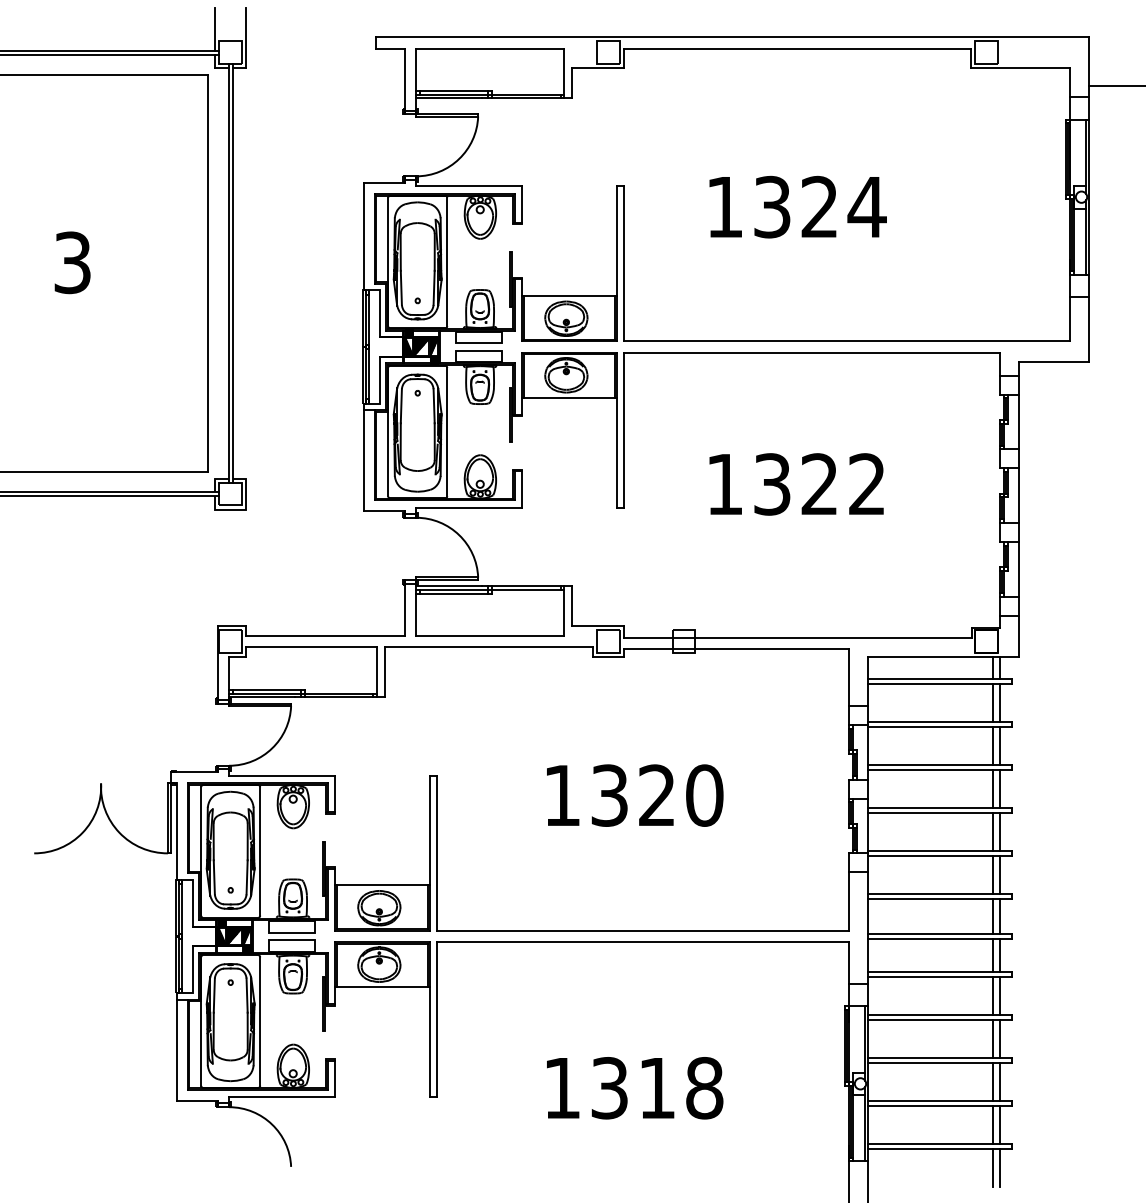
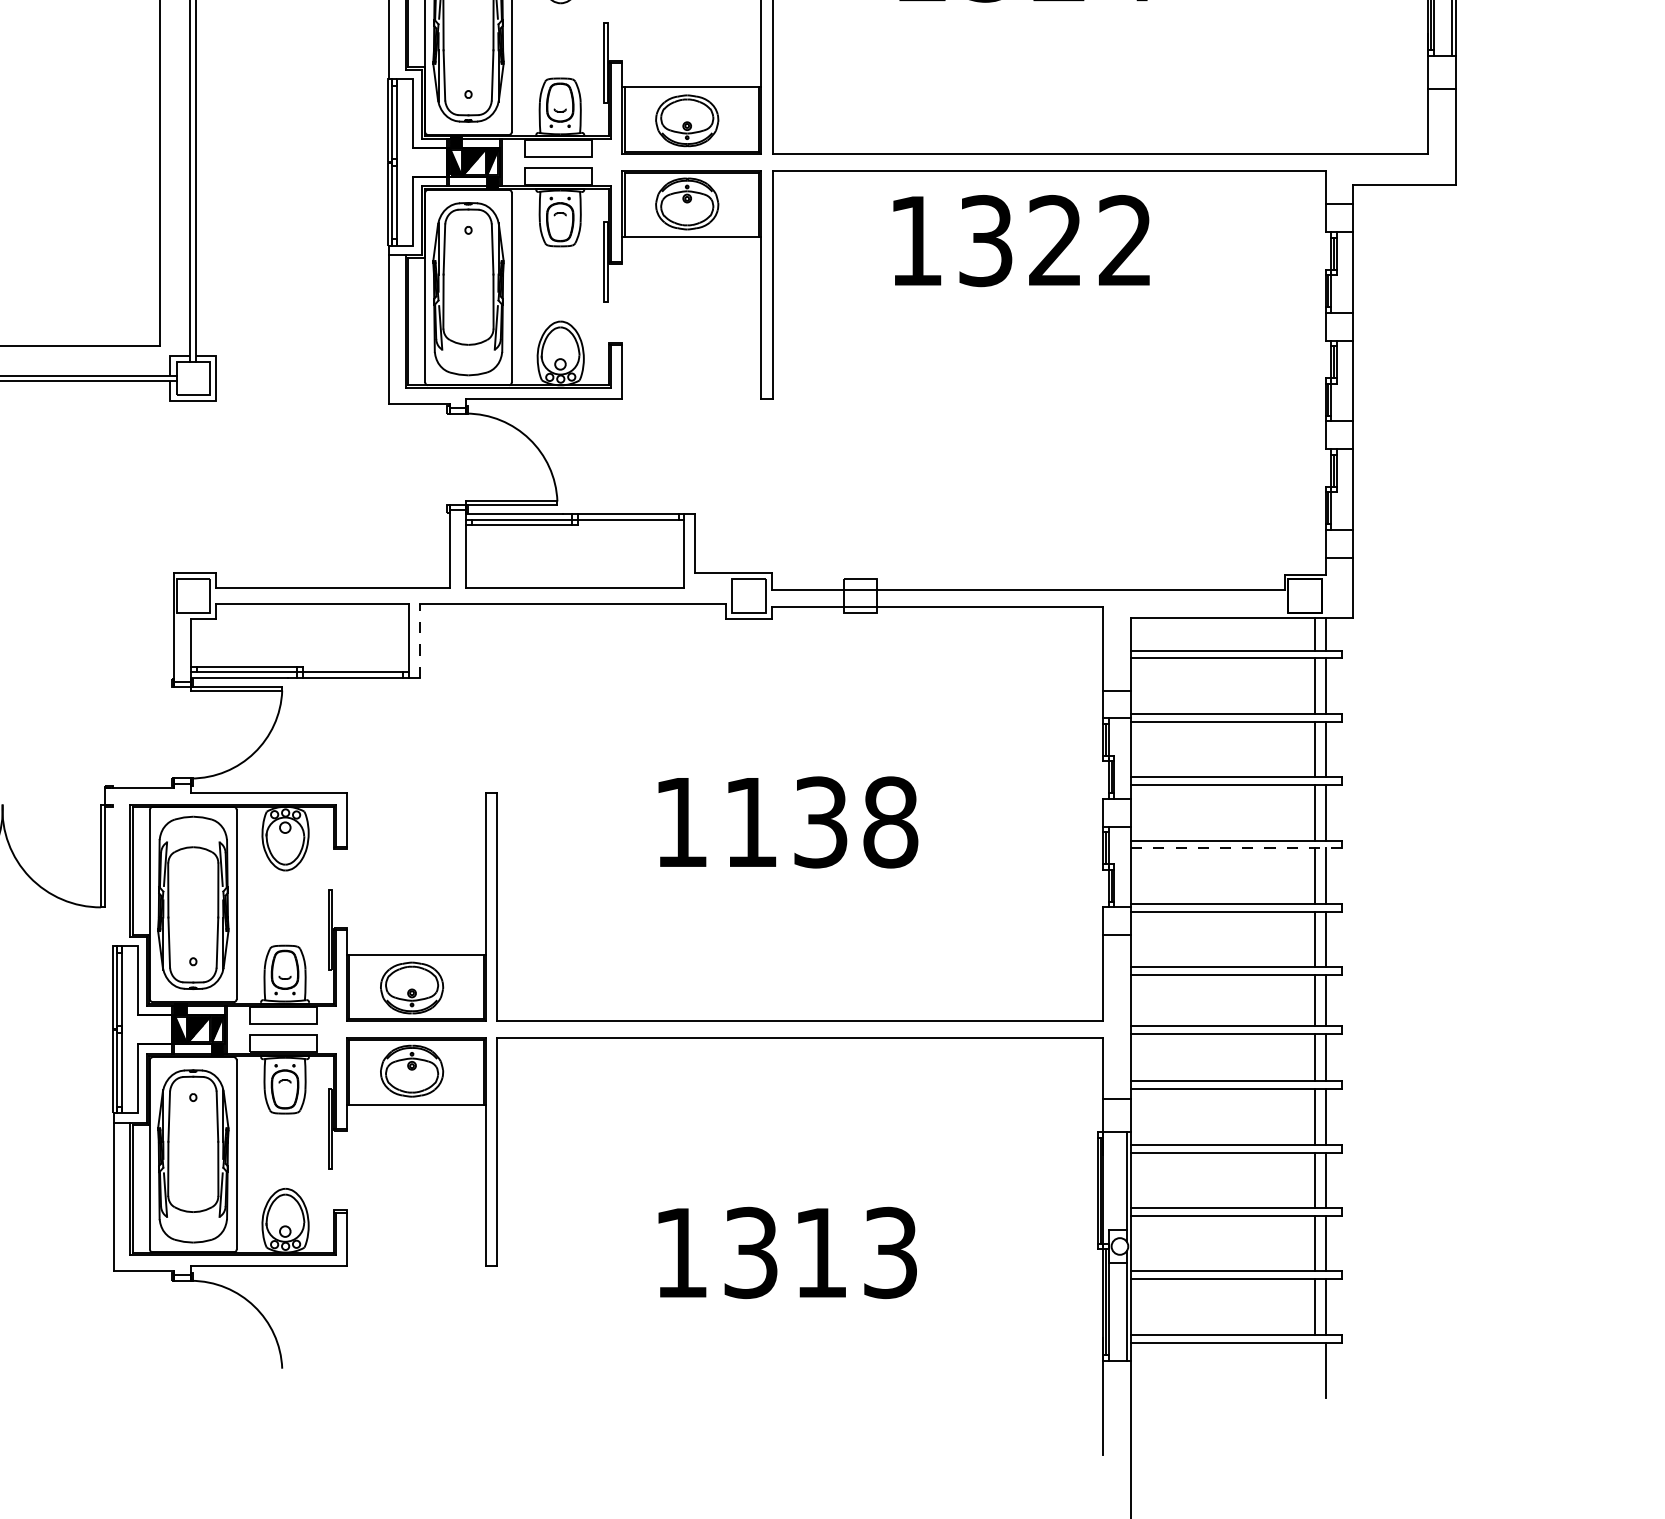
text: (796, 484) -> (1021, 241), moved
line: (384, 672) -> (419, 641), solid -> dashed
text: (657, 795) -> (821, 822), 1320 -> 1138
line: (939, 813) -> (1236, 848), solid -> dashed
line: (176, 831) -> (113, 875), removed
text: (704, 1088) -> (890, 1253), 1318 -> 1313
line: (992, 1167) -> (1314, 1369), removed

